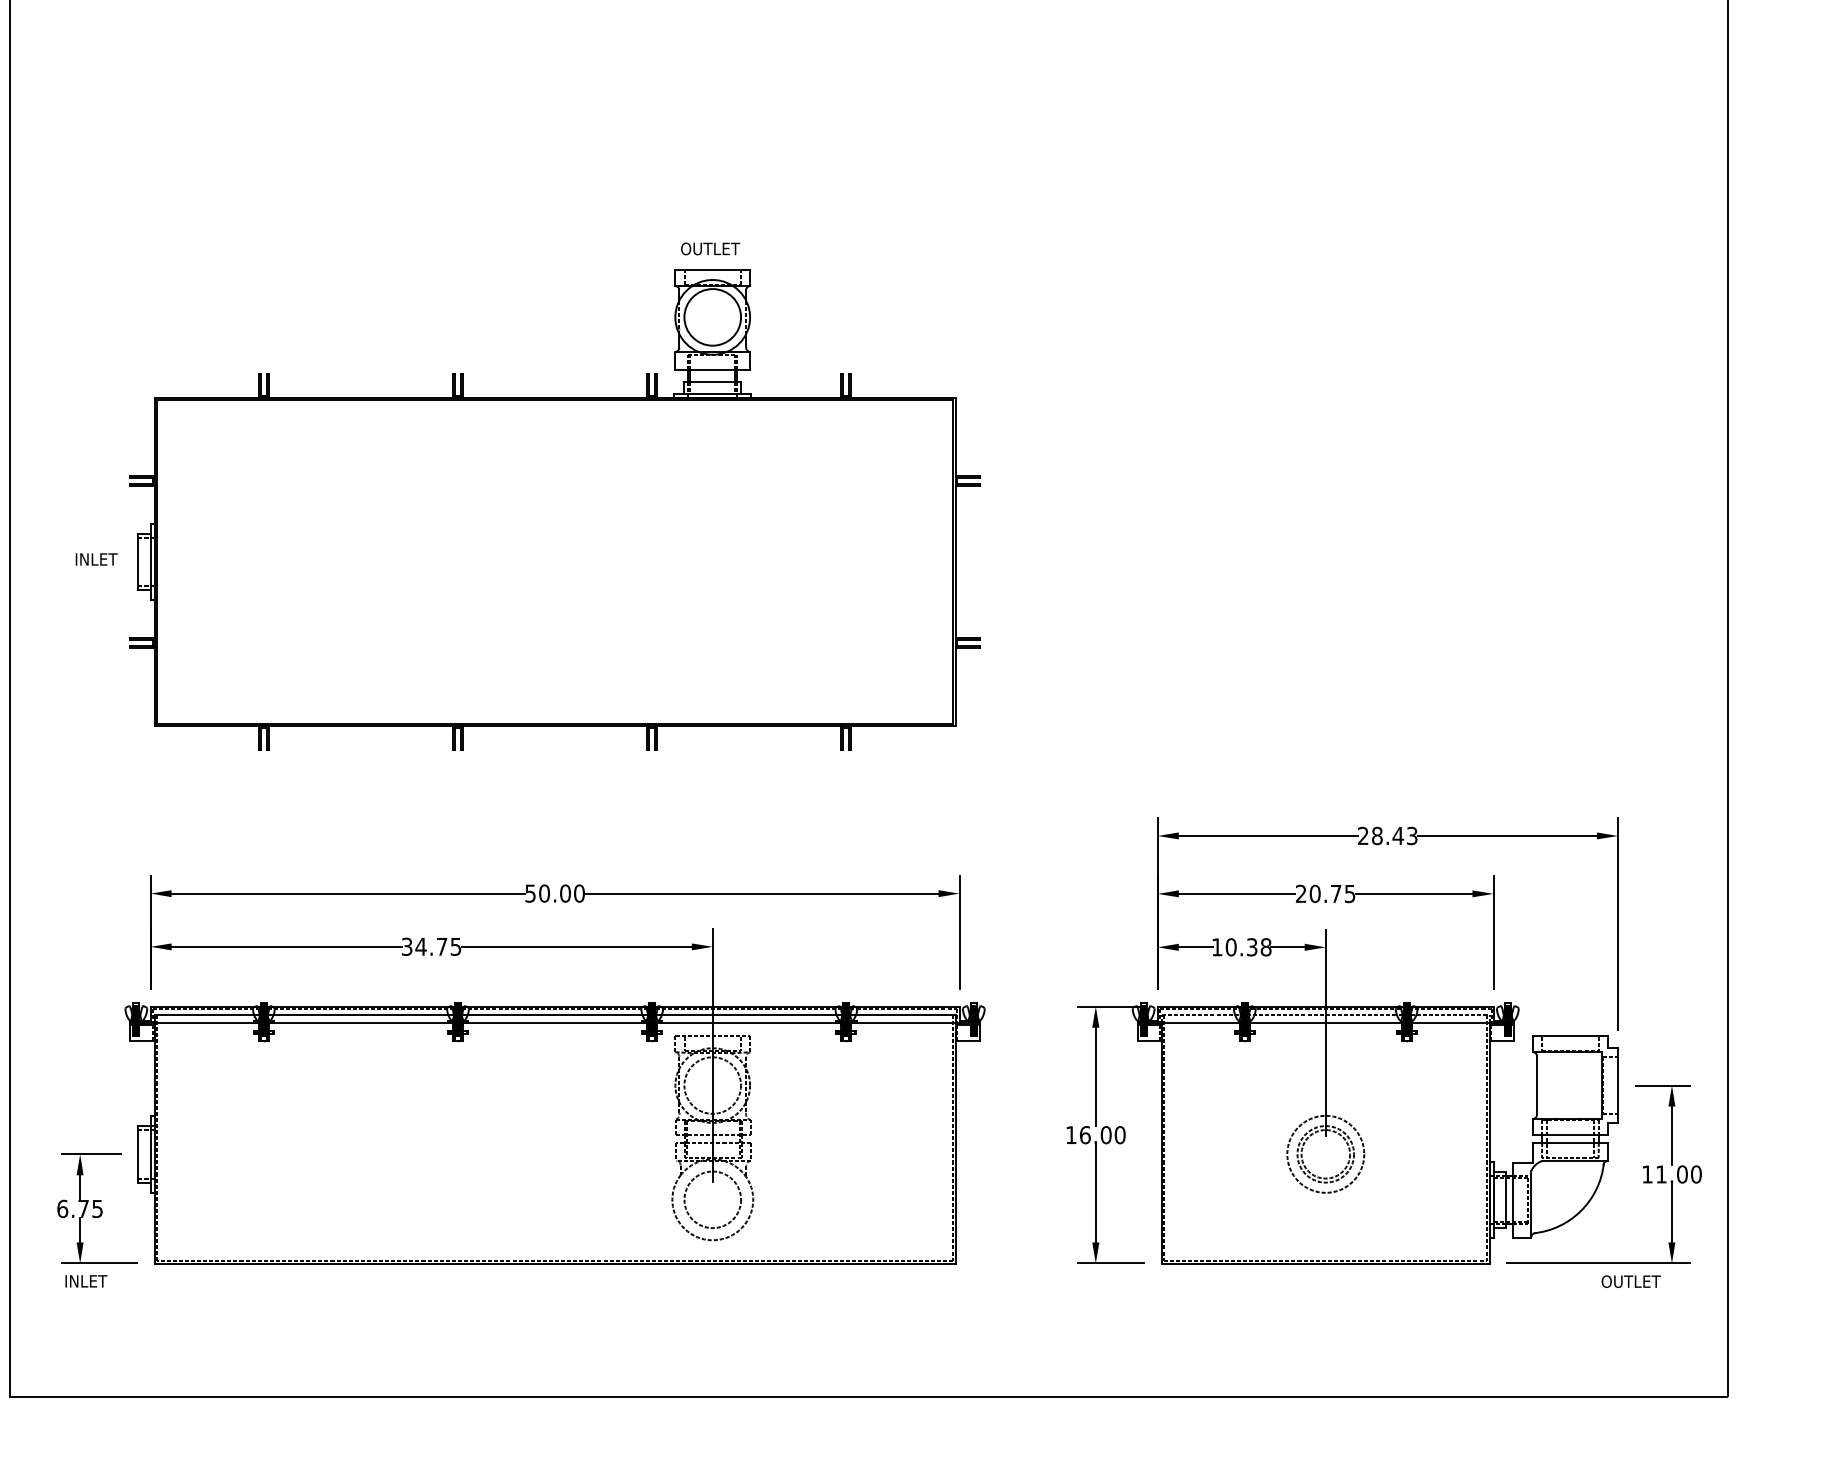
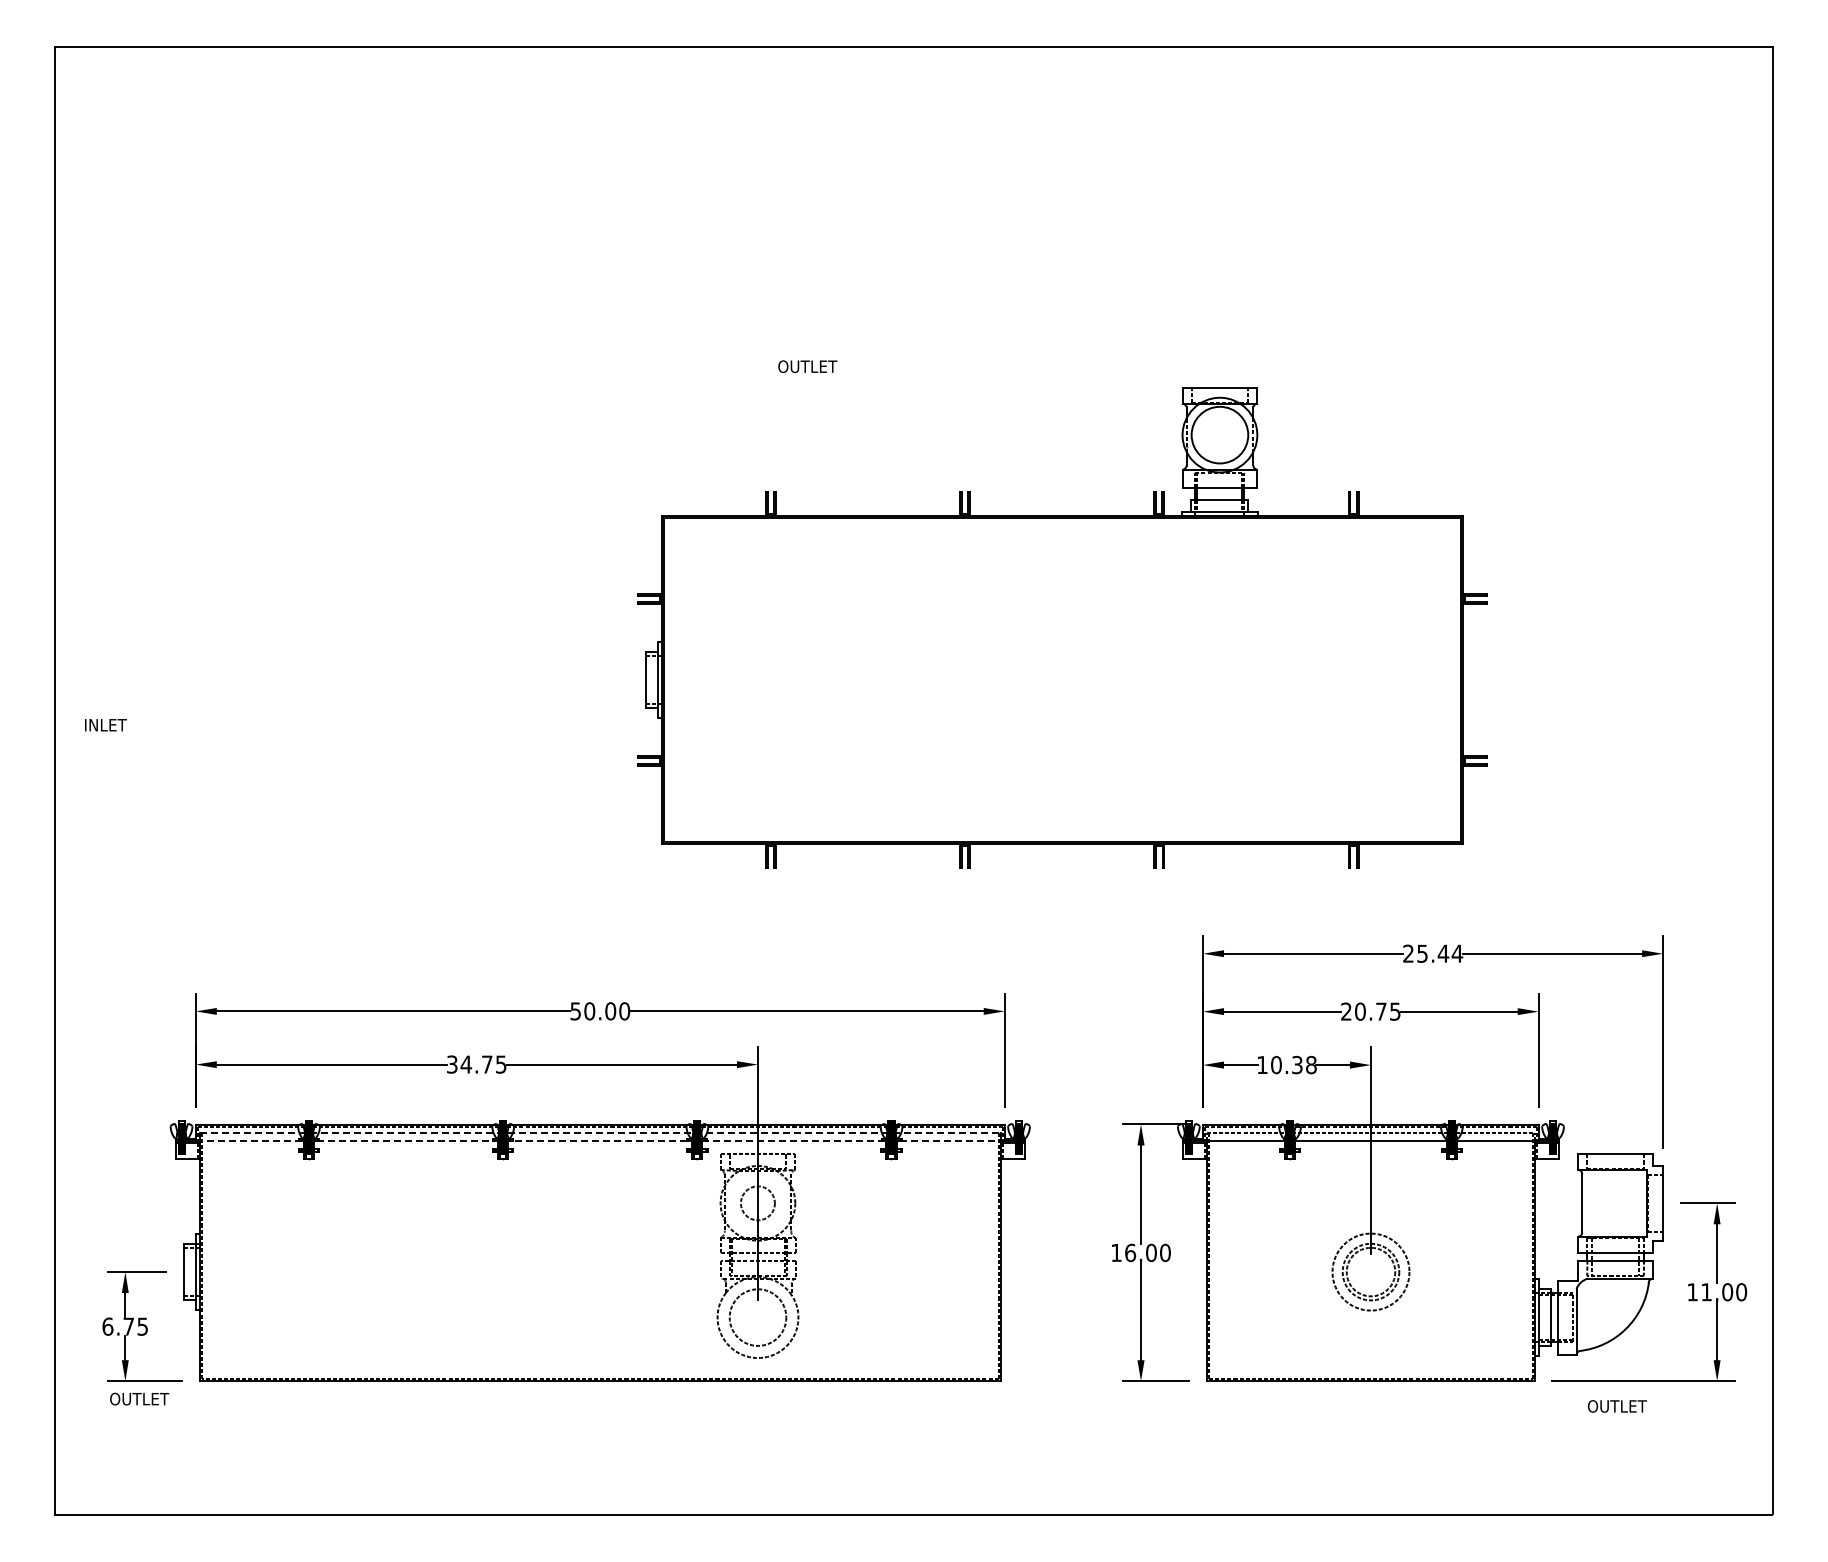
text: (710, 248) -> (807, 366), moved
part: (555, 509) -> (1062, 627), moved
text: (96, 559) -> (105, 725), moved
text: (1395, 835) -> (1440, 953), 28.43 -> 25.44
line: (555, 1014) -> (600, 1132), solid -> dashed
line: (555, 1022) -> (600, 1140), solid -> dashed
circle: (712, 1085) -> (757, 1203), size x0.6
text: (94, 1280) -> (139, 1398), INLET -> OUTLET
text: (1630, 1281) -> (1616, 1406), moved

